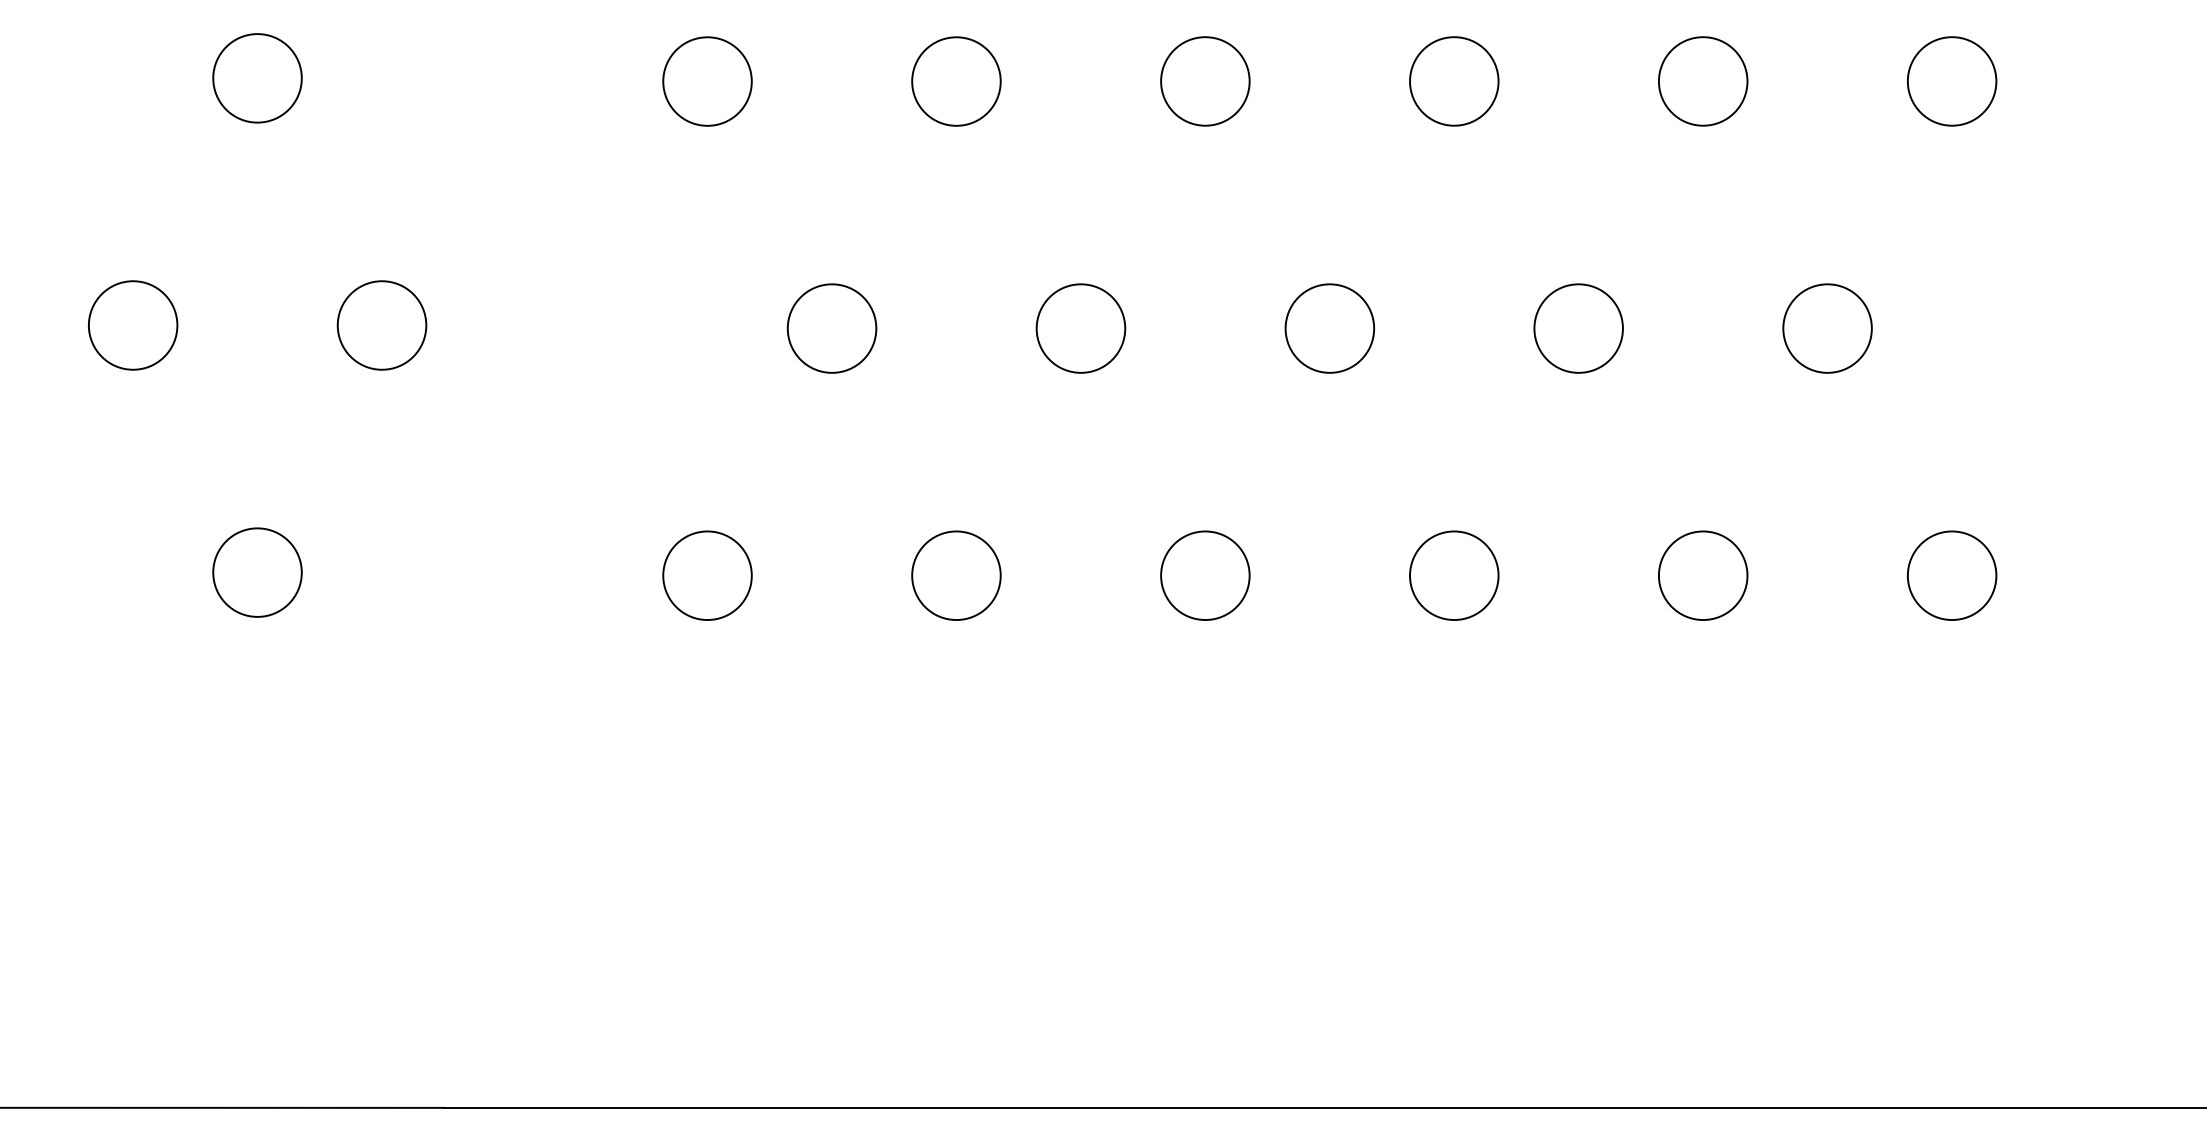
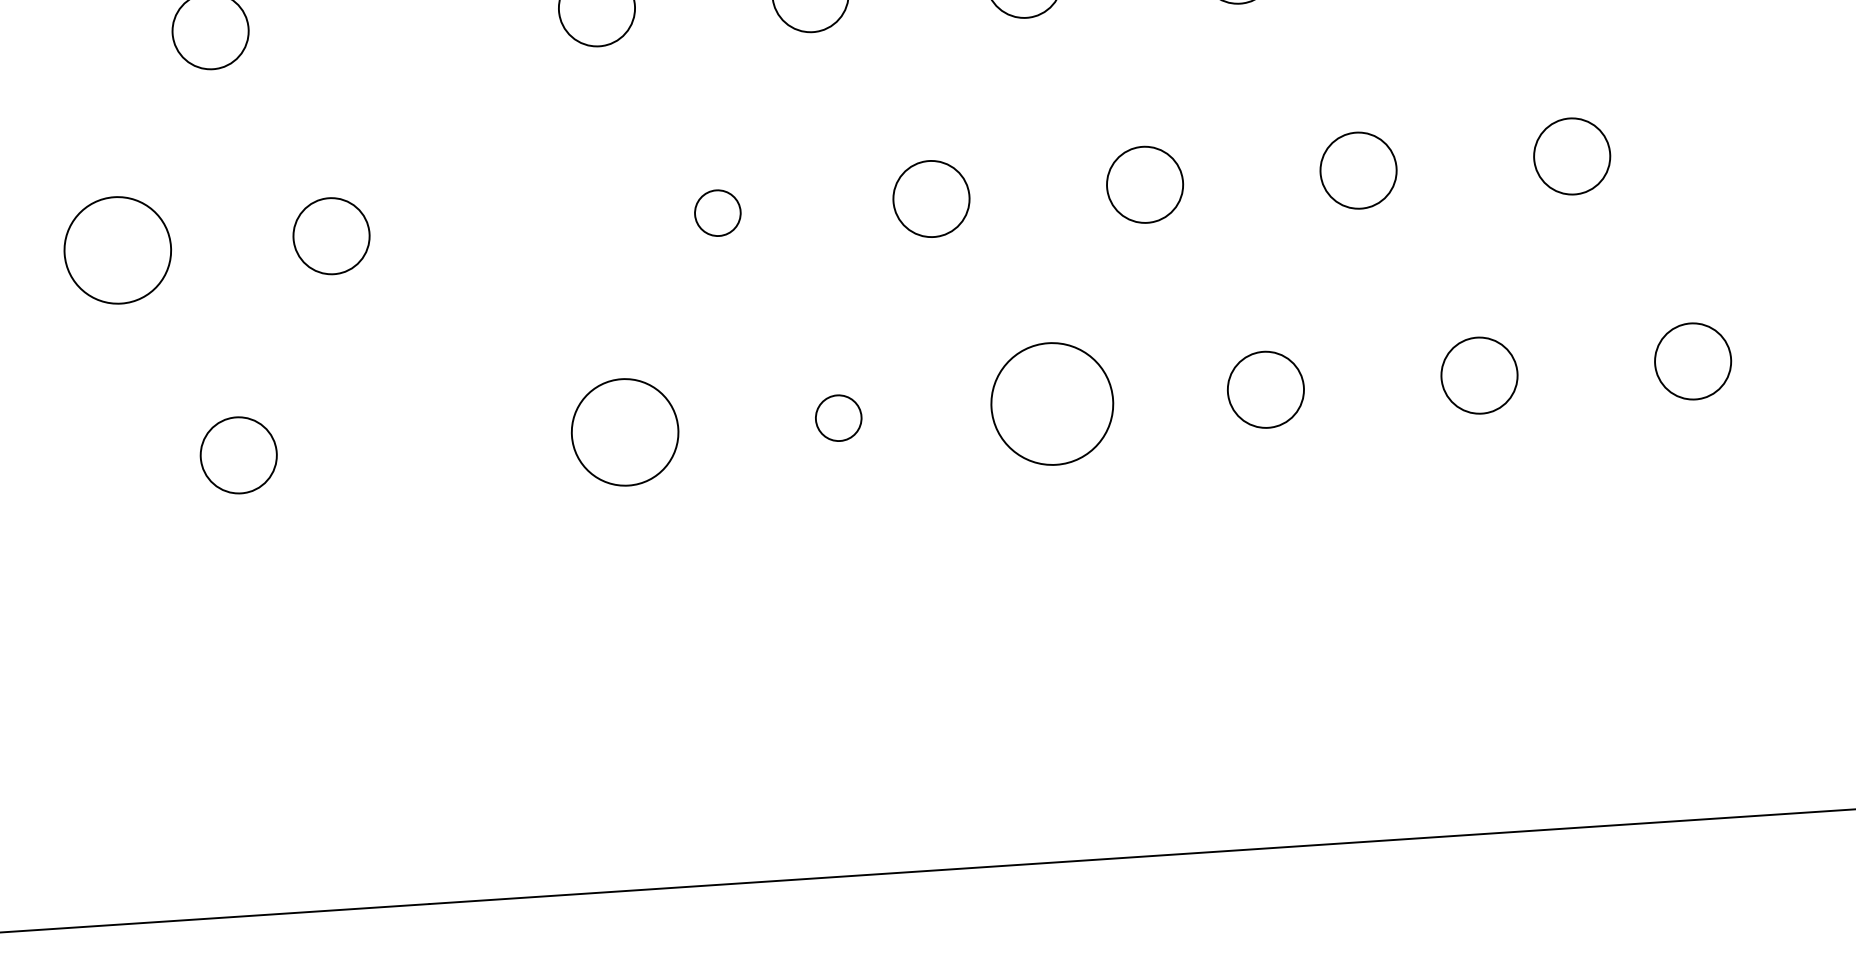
circle: (133, 325) -> (118, 250), size x1.4
circle: (831, 328) -> (717, 213), size x0.6
circle: (707, 575) -> (625, 432), size x1.4
circle: (956, 575) -> (838, 418), size x0.6
circle: (1205, 575) -> (1052, 403), size x1.6

